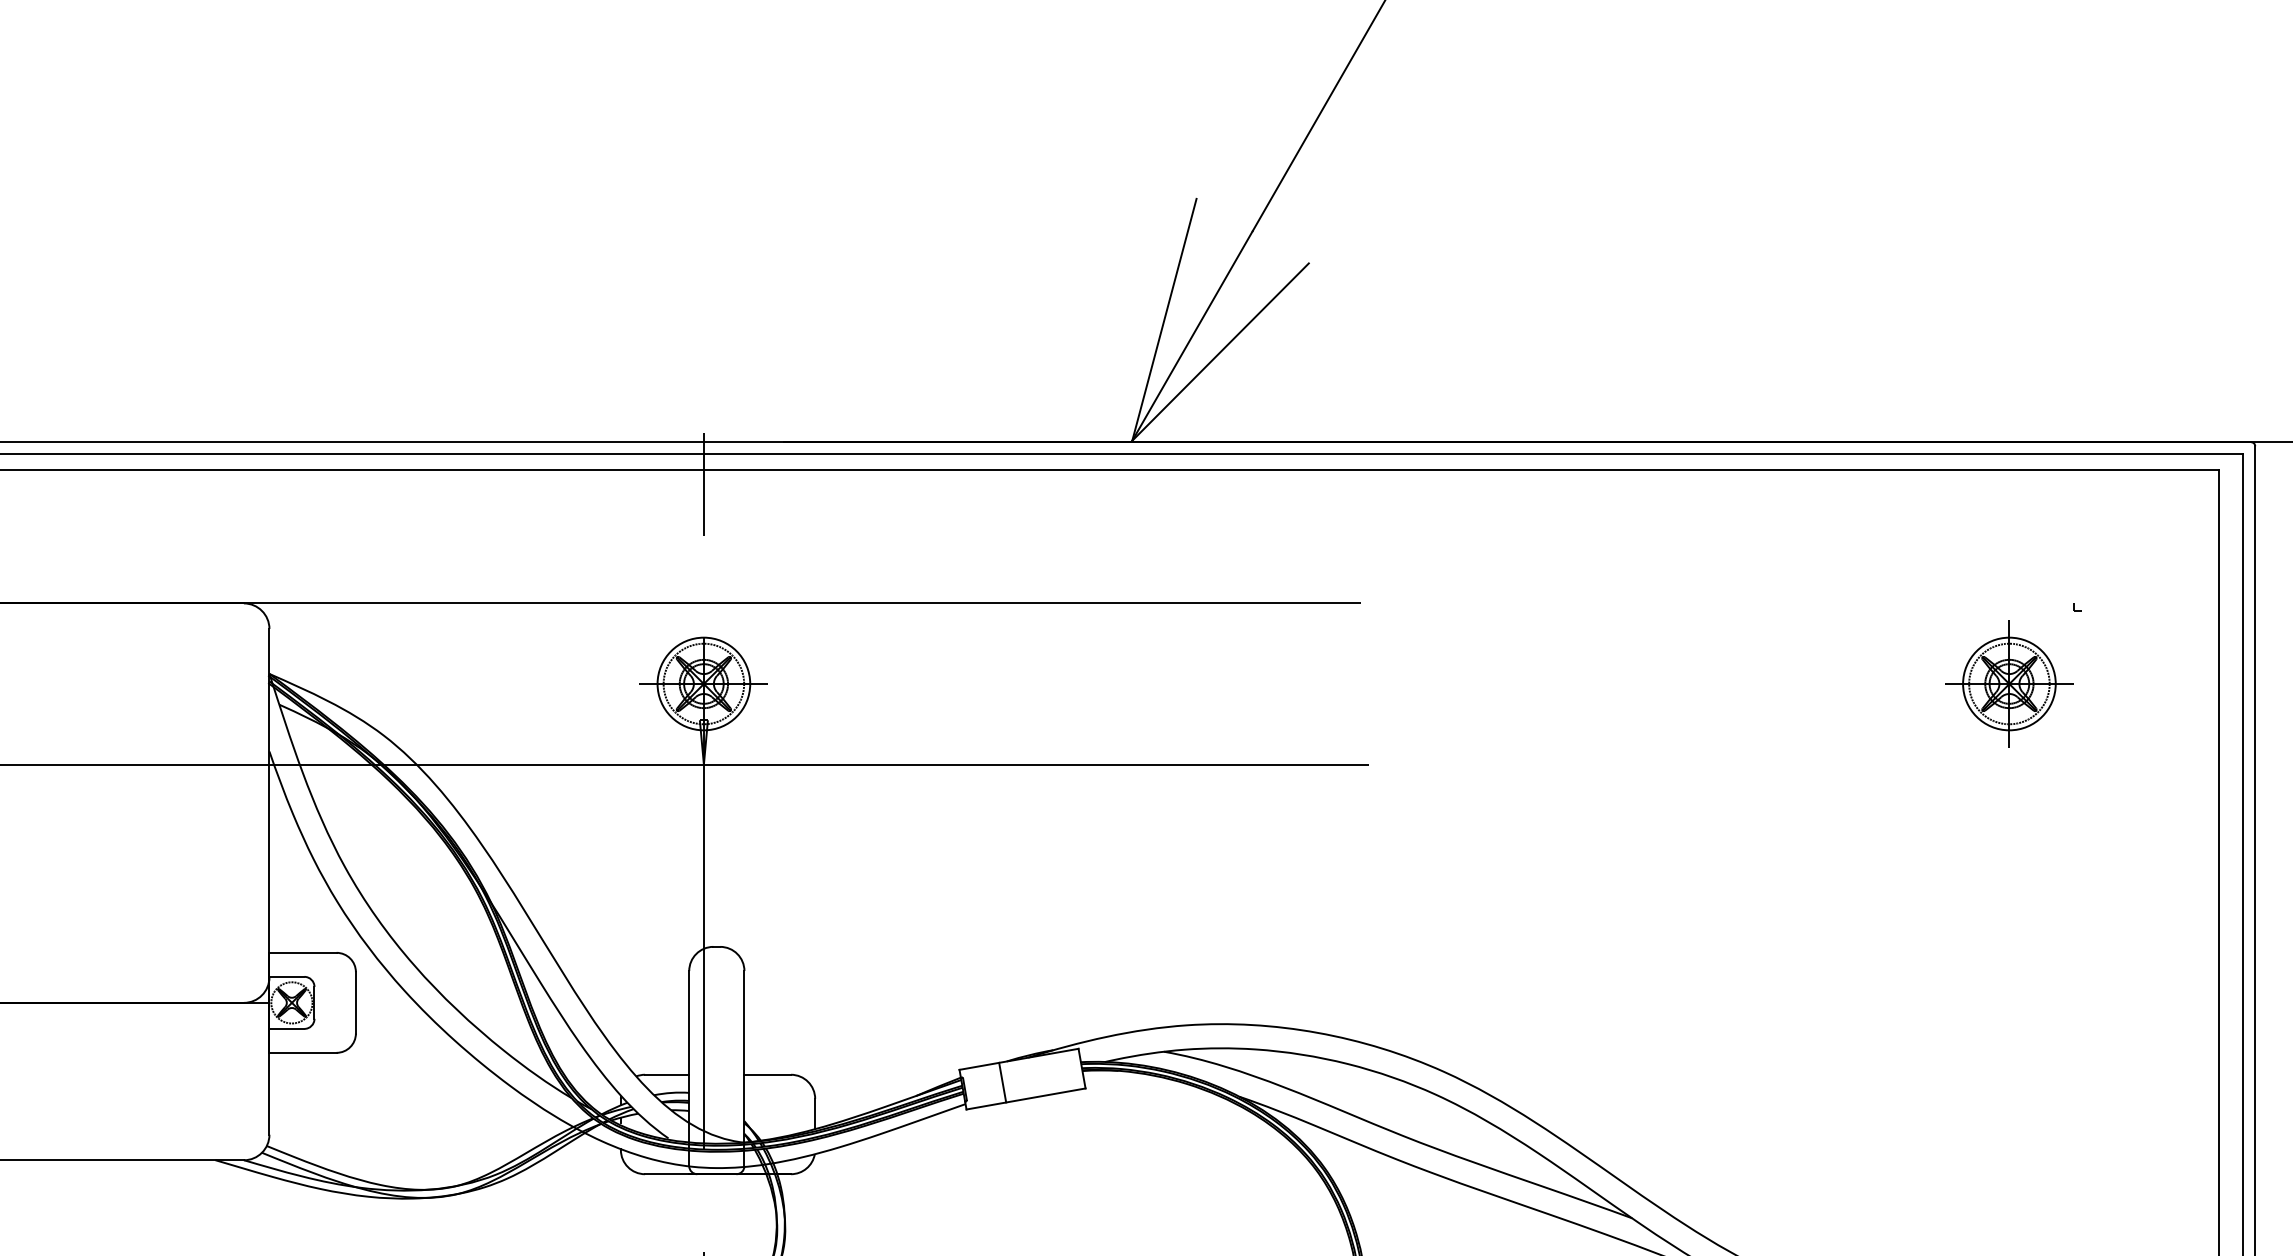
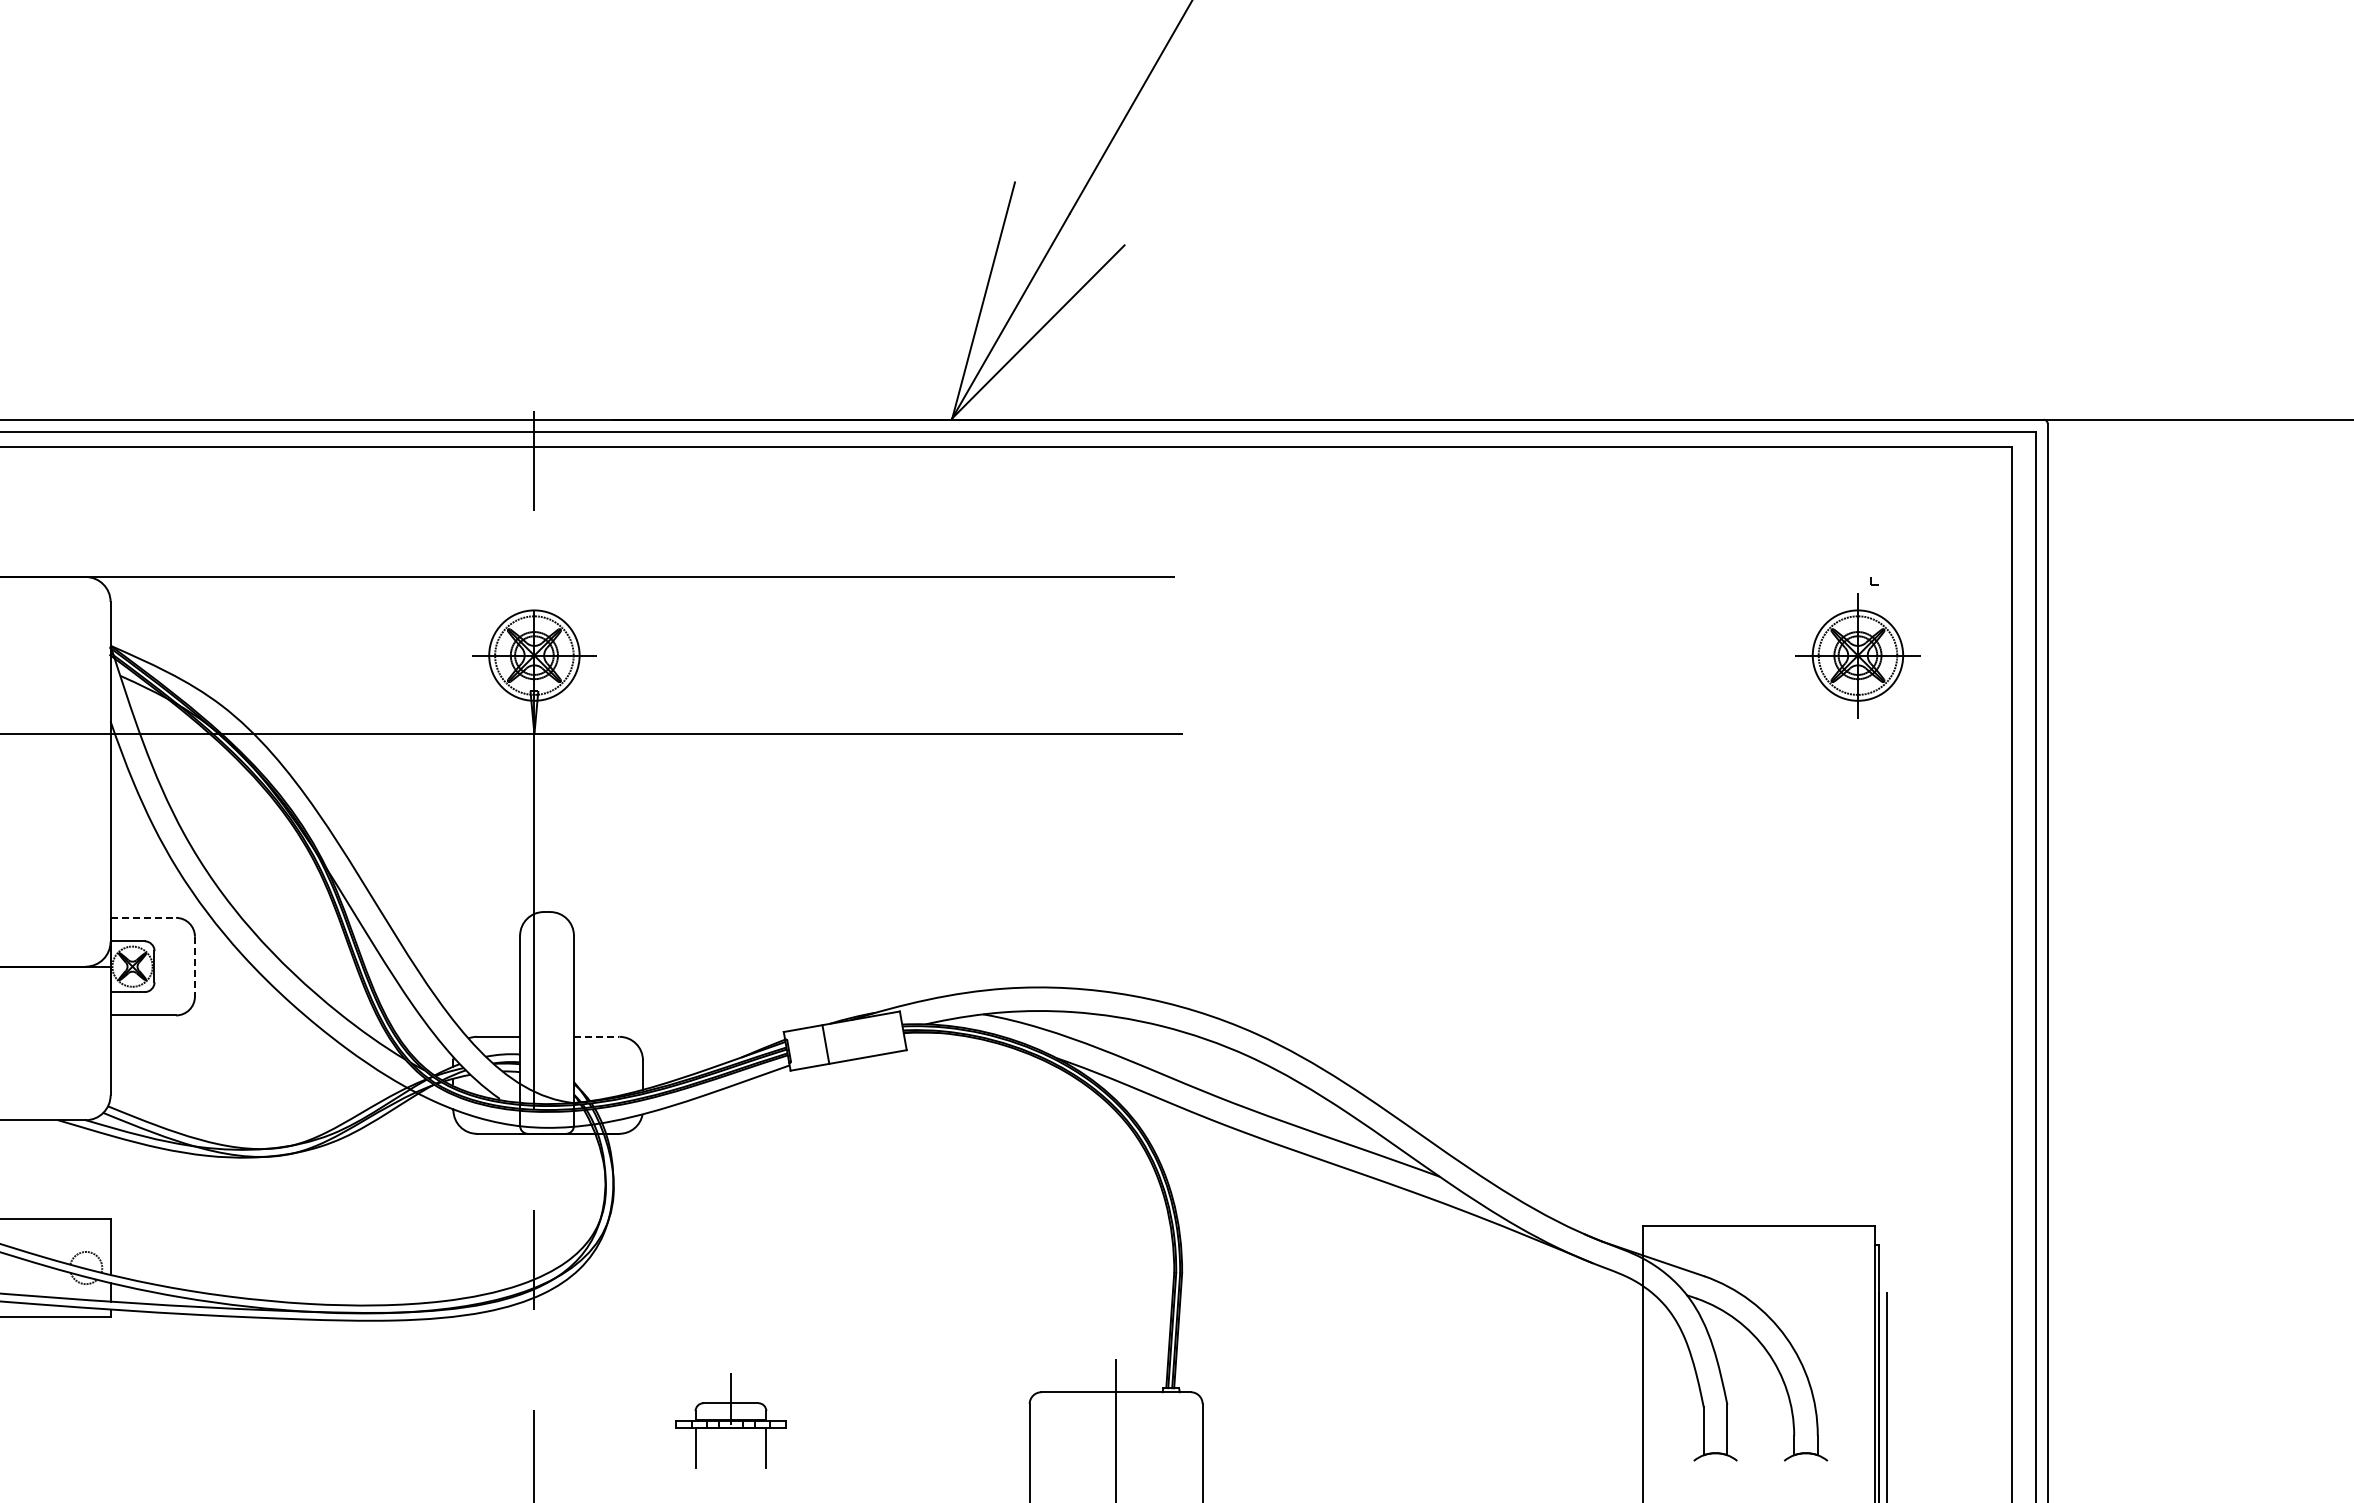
part: (2008, 683) -> (1857, 655), moved
line: (303, 952) -> (143, 917), solid -> dashed
line: (355, 1002) -> (194, 966), solid -> dashed
line: (767, 1074) -> (596, 1036), solid -> dashed

